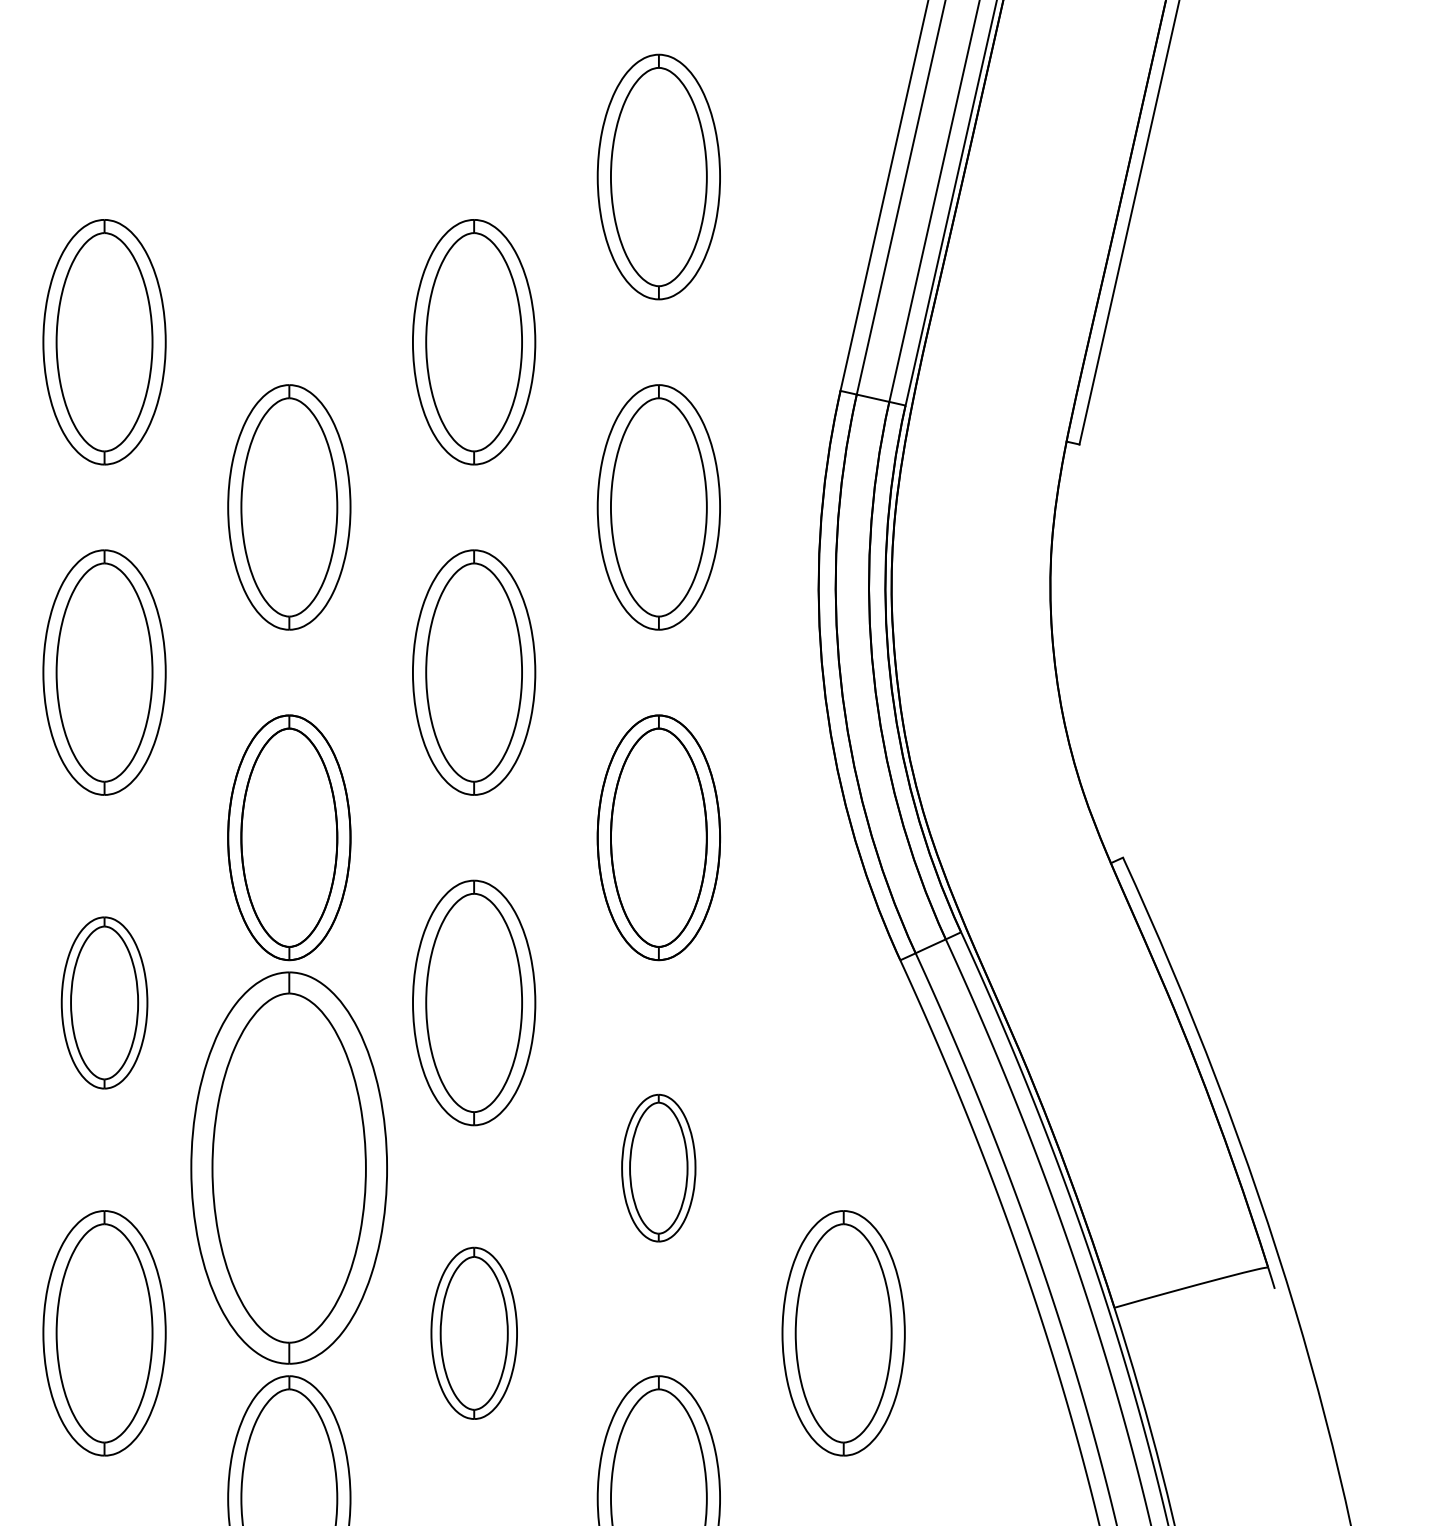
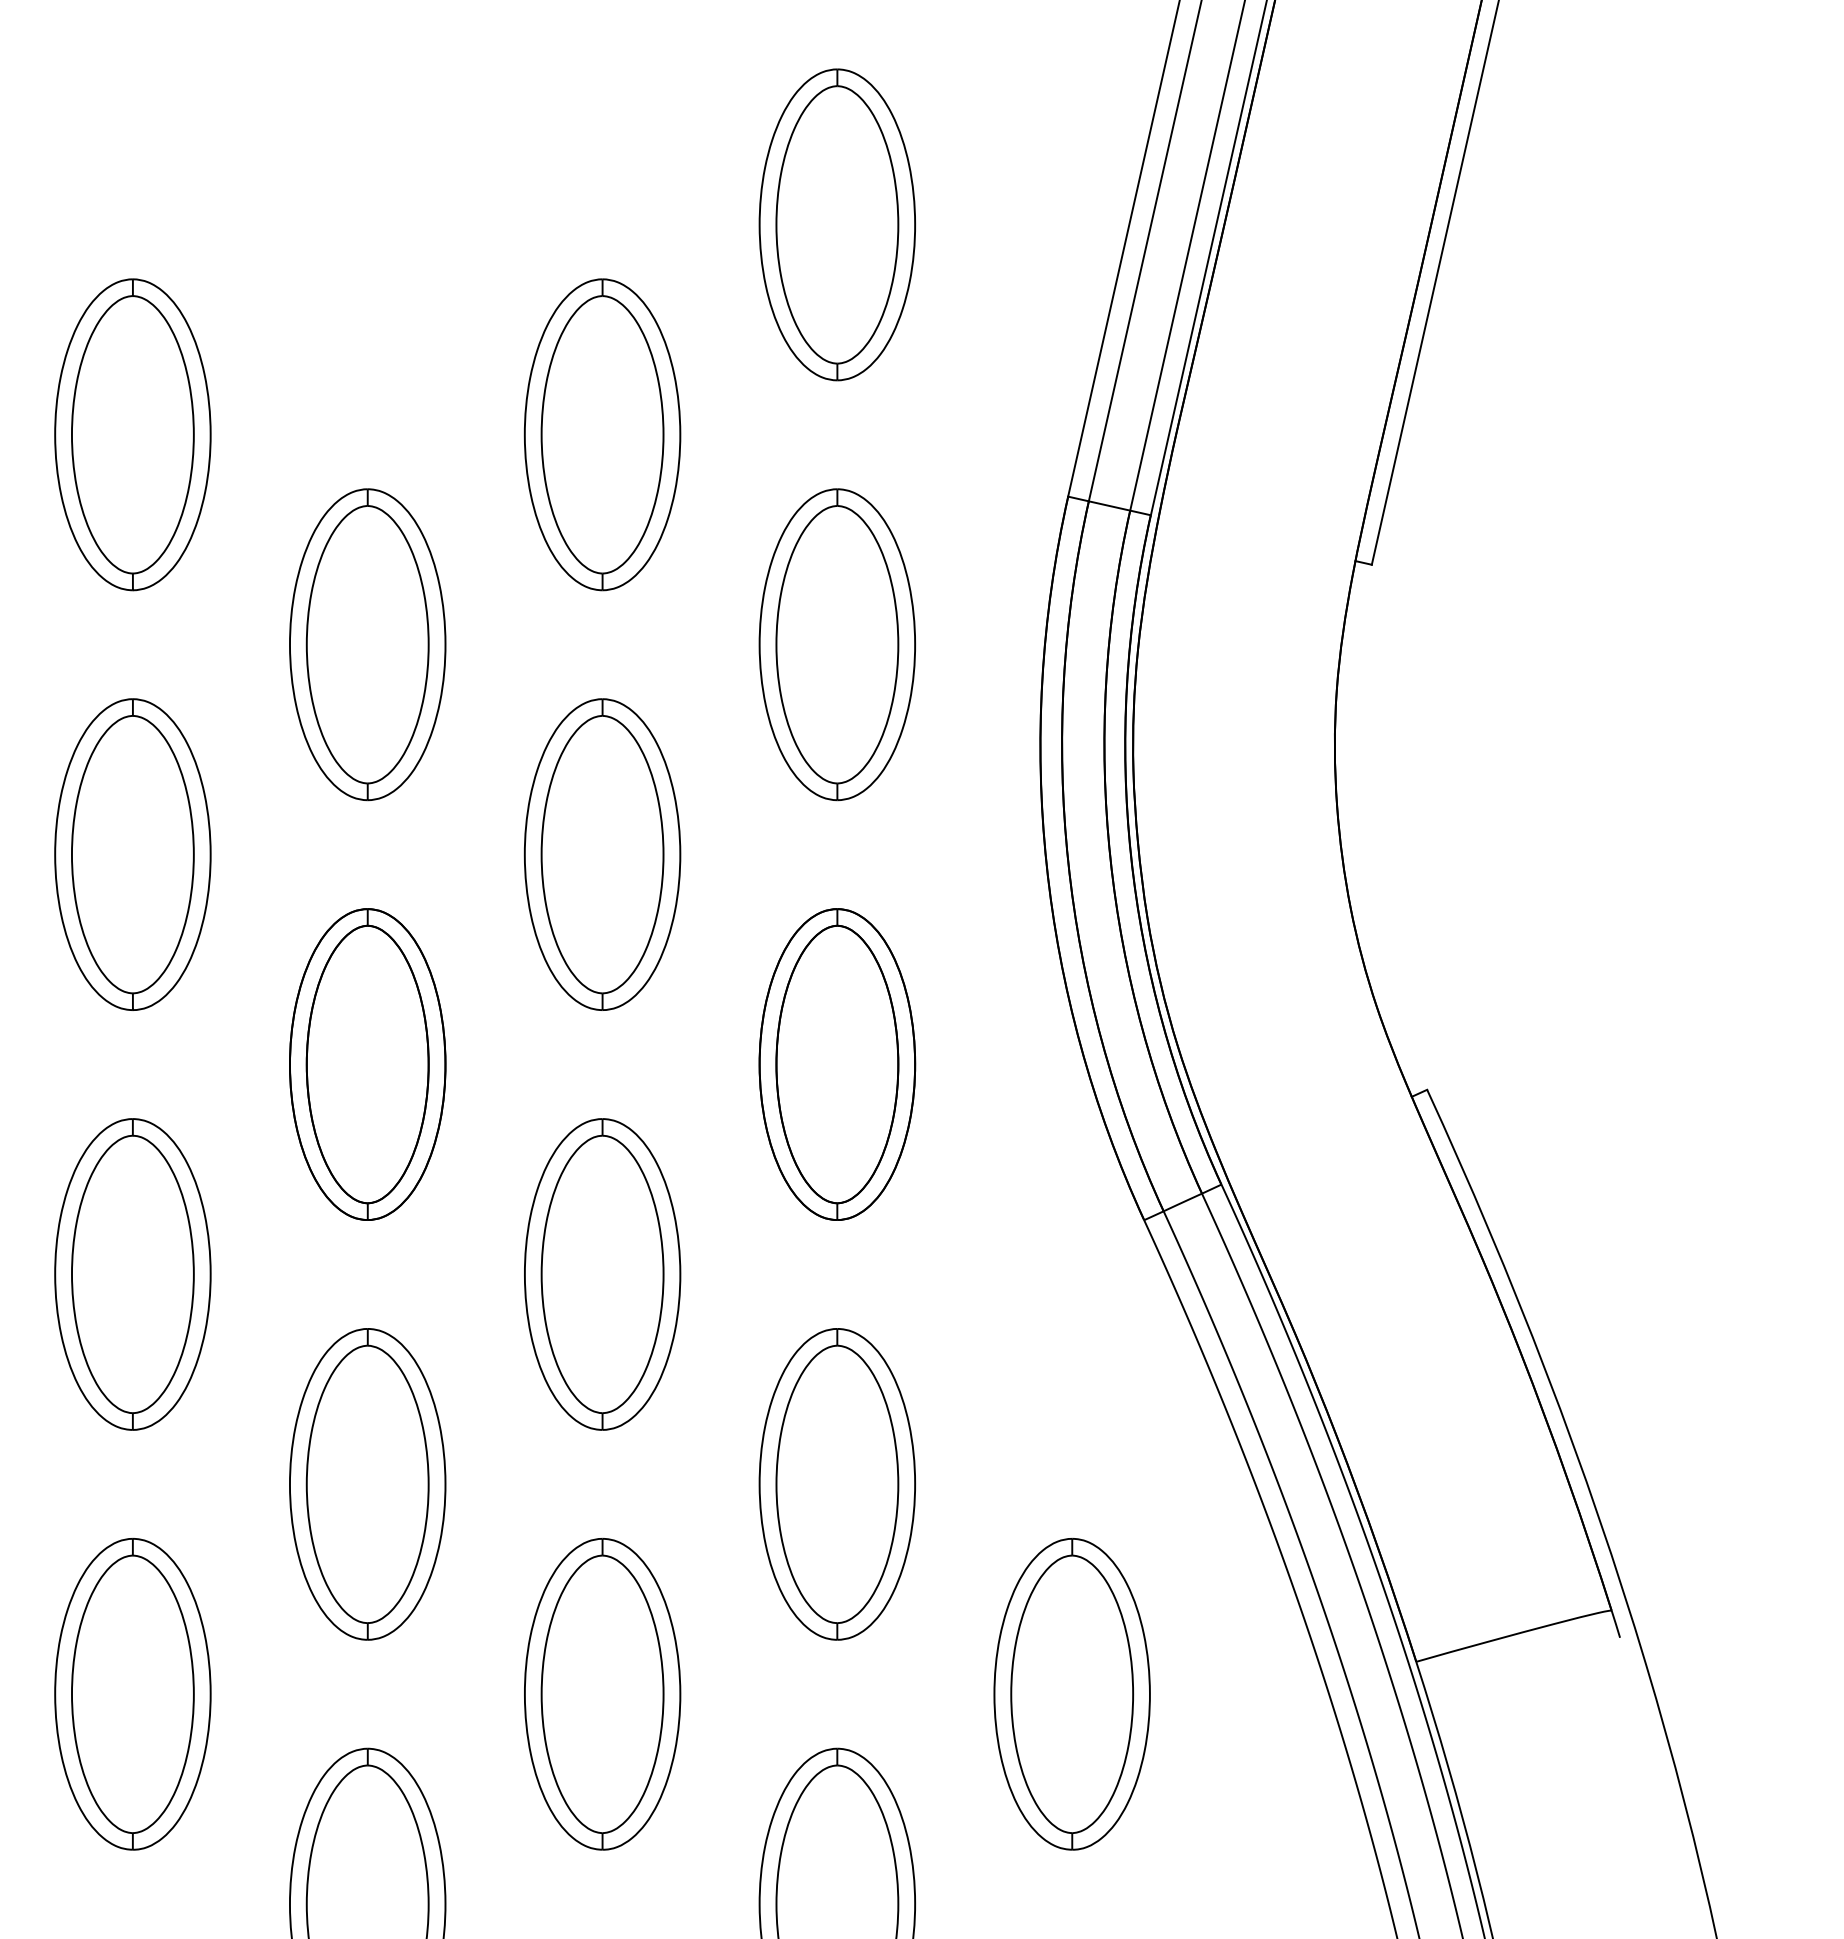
part: (104, 1003) -> (132, 1274), size x1.43
part: (289, 1168) -> (367, 1484), size x0.62
part: (658, 1168) -> (836, 1484), size x1.67
part: (474, 1333) -> (602, 1694), size x1.43

